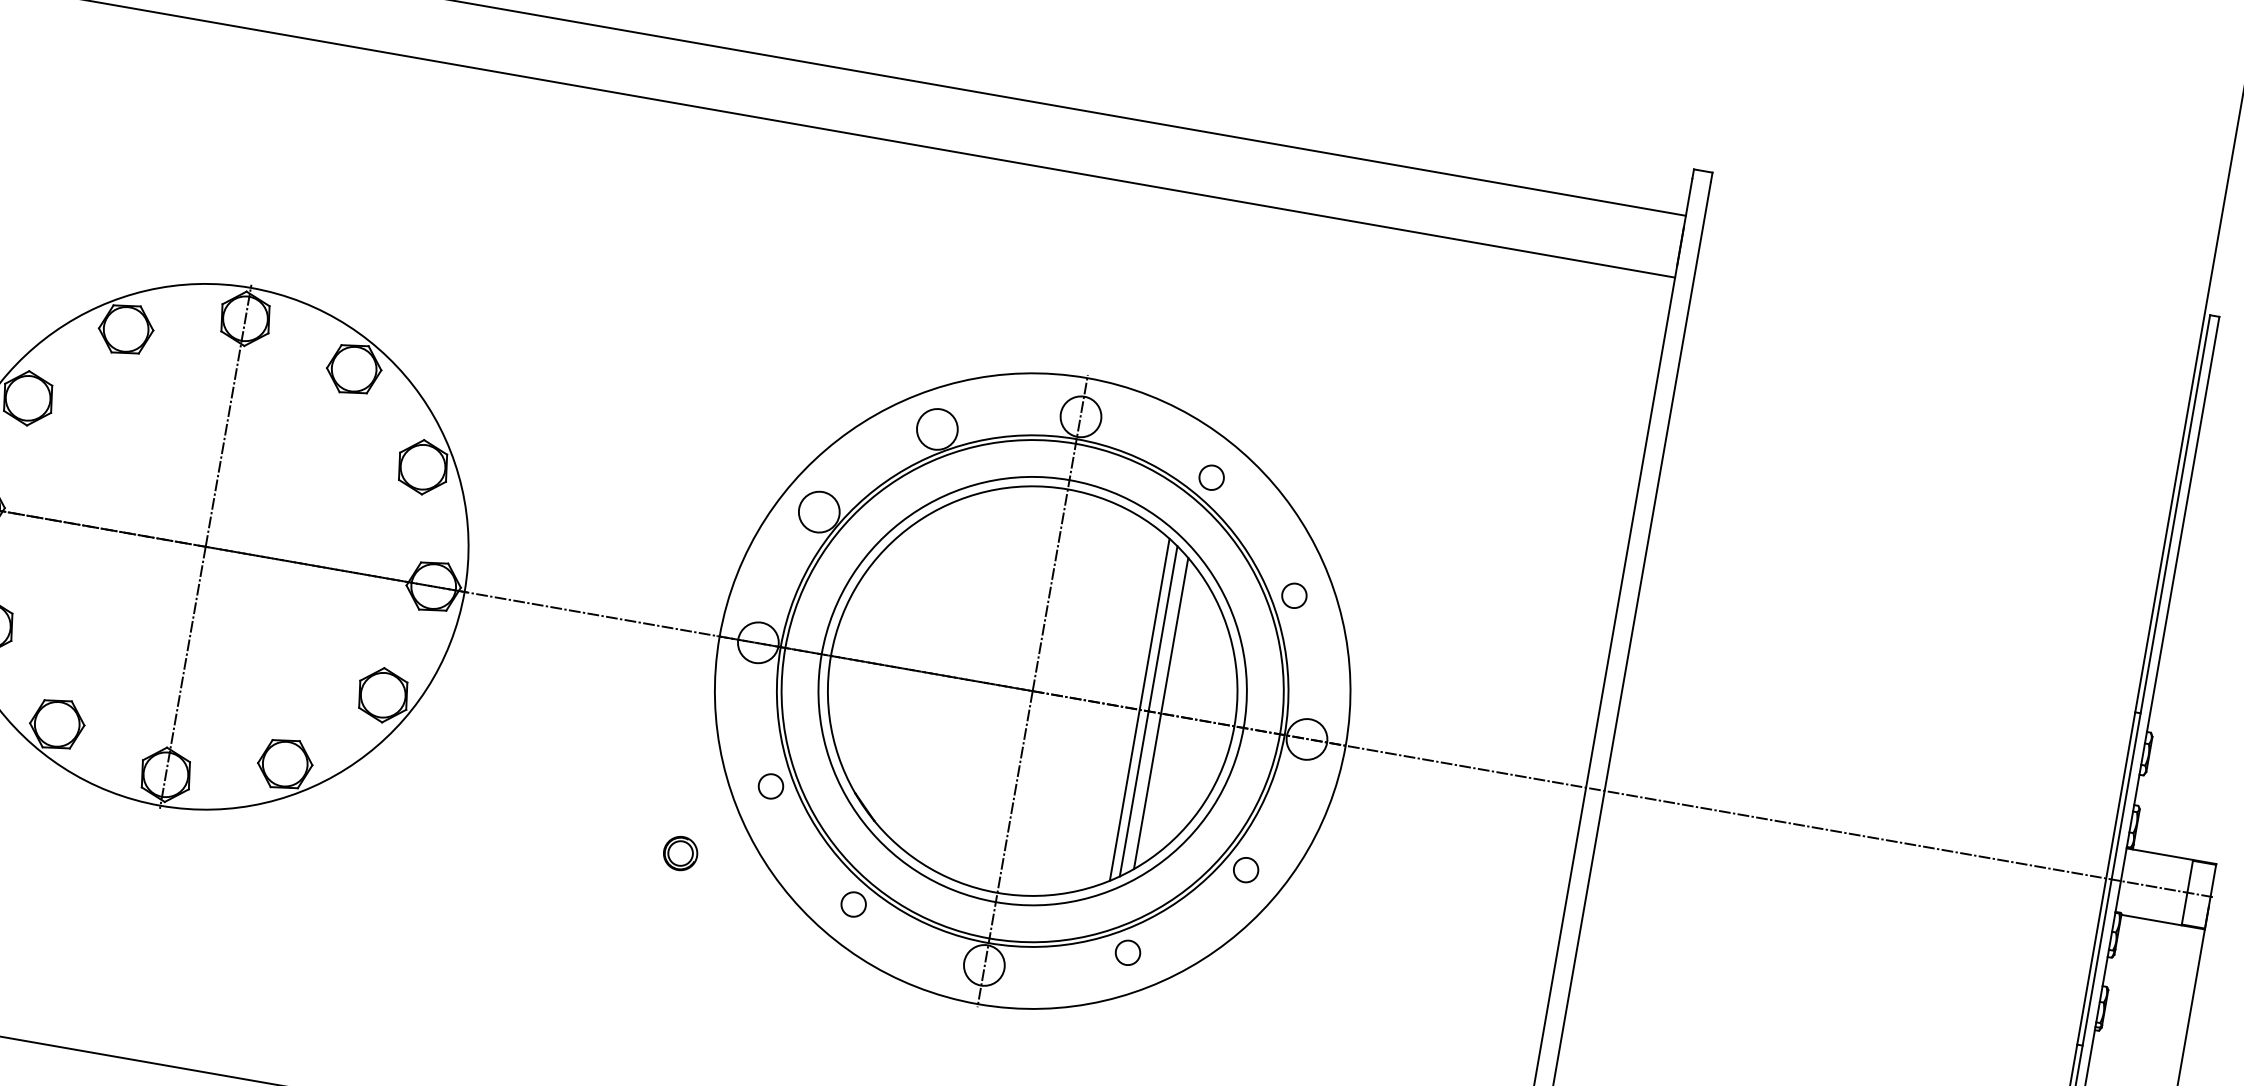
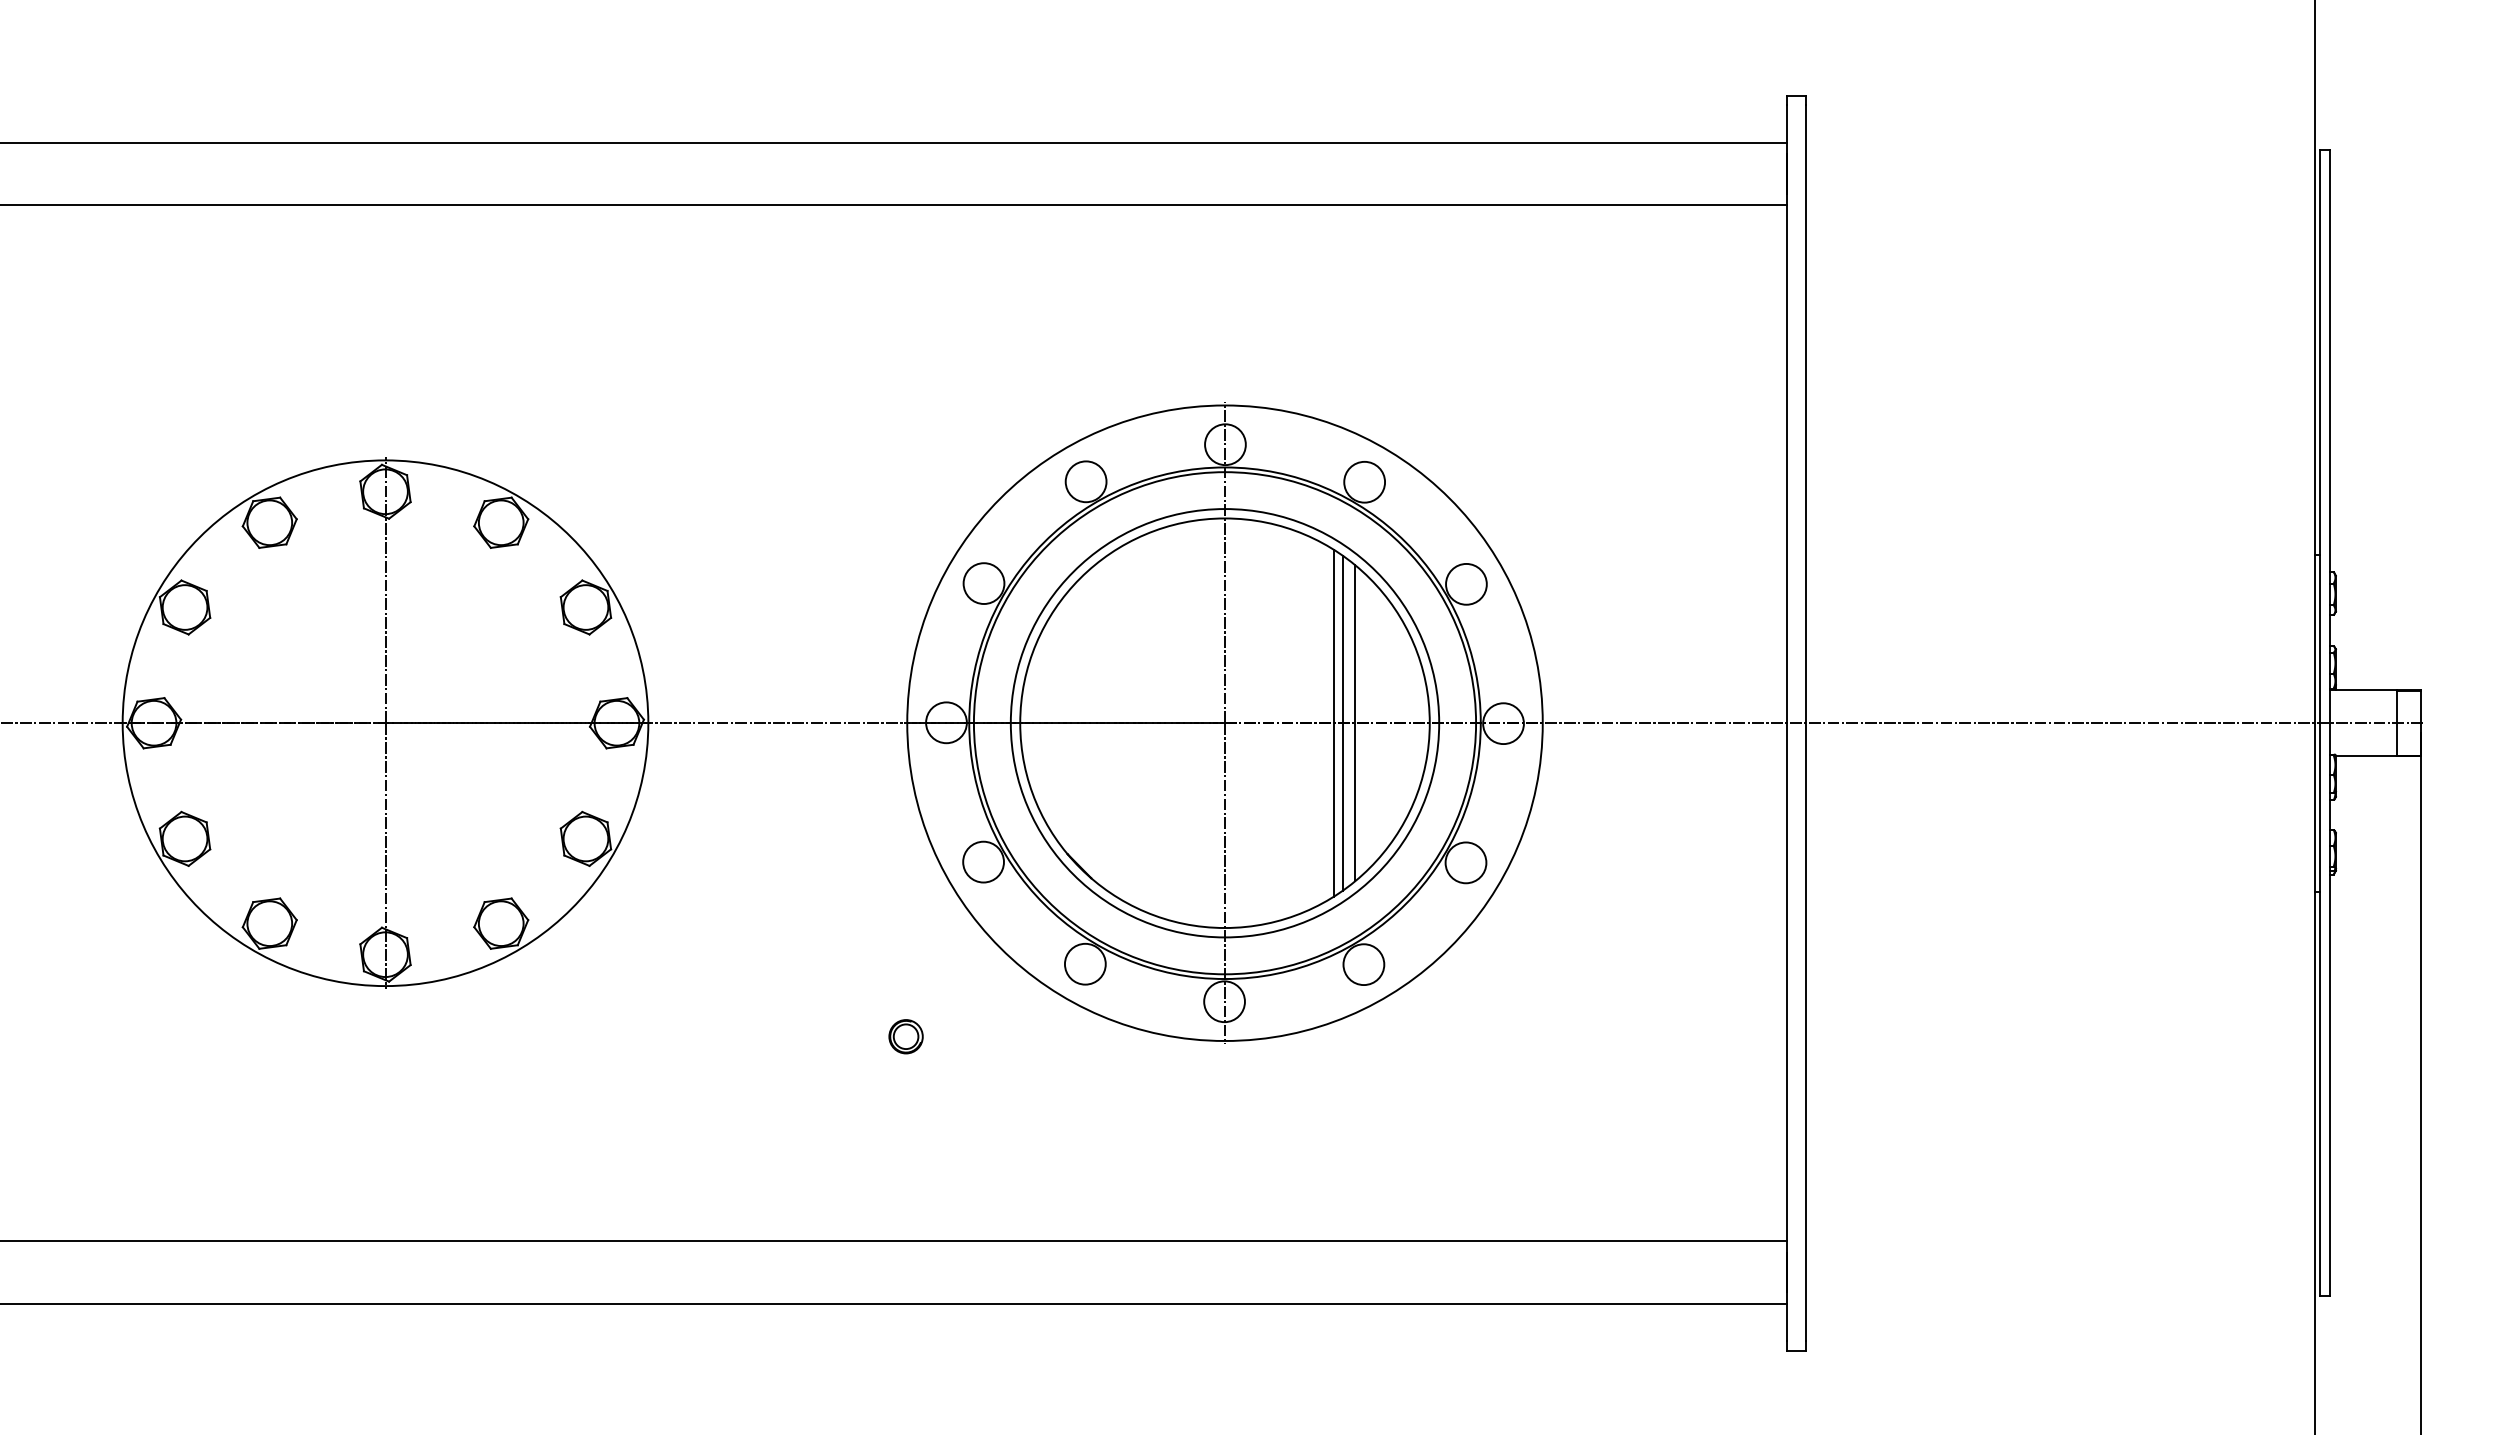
circle: (1211, 476) -> (1364, 481), size x1.67
circle: (1294, 595) -> (1466, 583), size x1.67
circle: (771, 785) -> (983, 861), size x1.67
part: (680, 853) -> (905, 1036), moved
circle: (1245, 869) -> (1465, 862), size x1.67
circle: (852, 903) -> (1084, 963), size x1.67
circle: (1127, 952) -> (1363, 964), size x1.67

